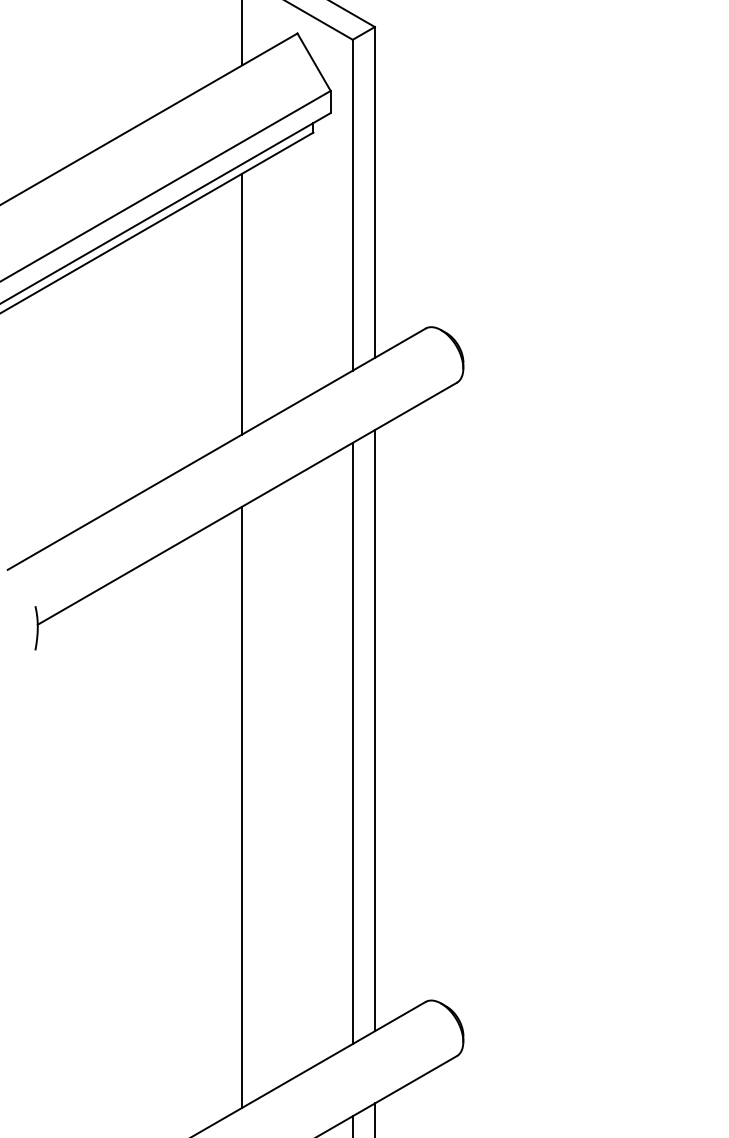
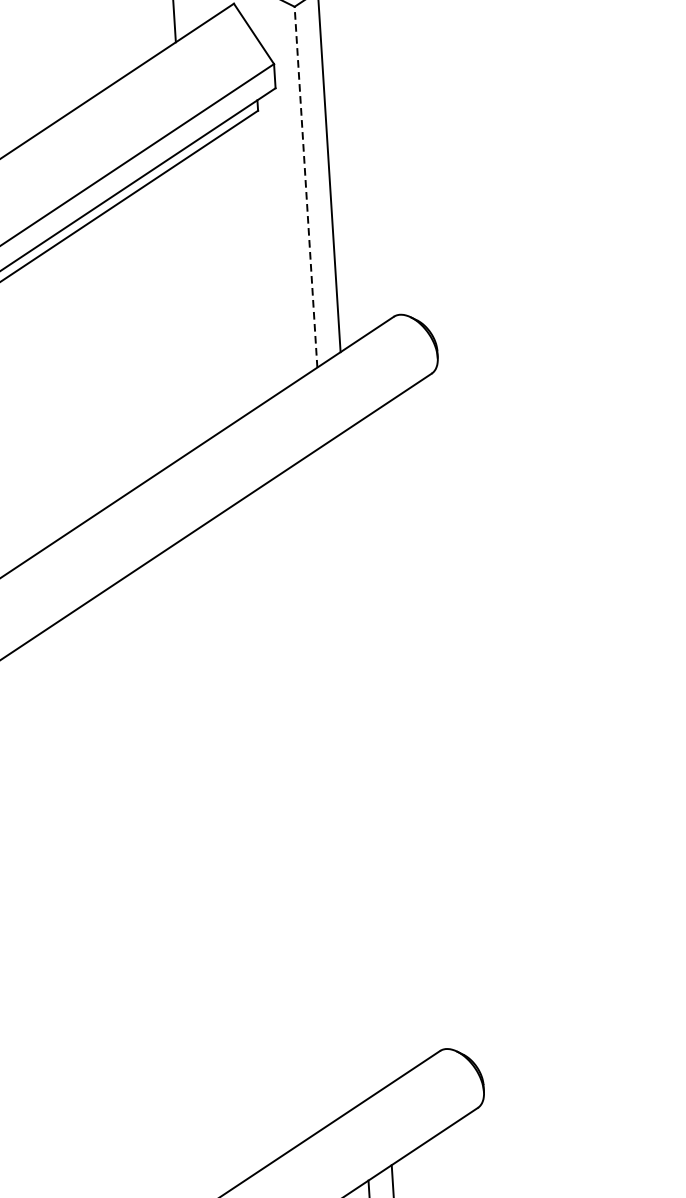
line: (352, 204) -> (305, 186), solid -> dashed
line: (242, 303) -> (192, 301), removed
line: (374, 730) -> (365, 758), removed
line: (352, 743) -> (342, 774), removed
line: (242, 806) -> (227, 850), removed

